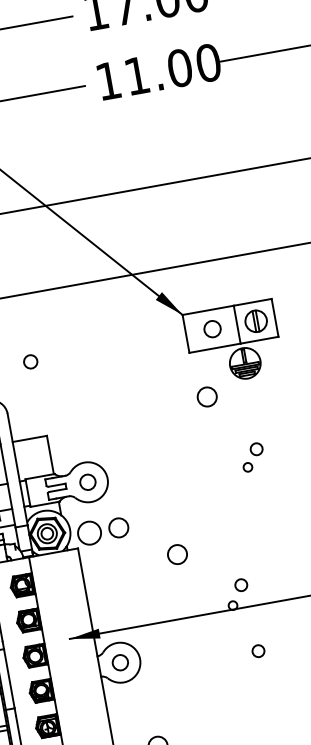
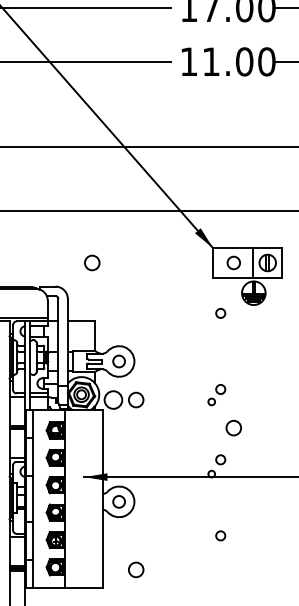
circle: (30, 361) -> (92, 262), size x1.43
circle: (207, 397) -> (220, 313), size x0.62
part: (252, 457) -> (216, 395), moved
circle: (176, 553) -> (233, 427), moved
circle: (258, 650) -> (220, 535), moved

